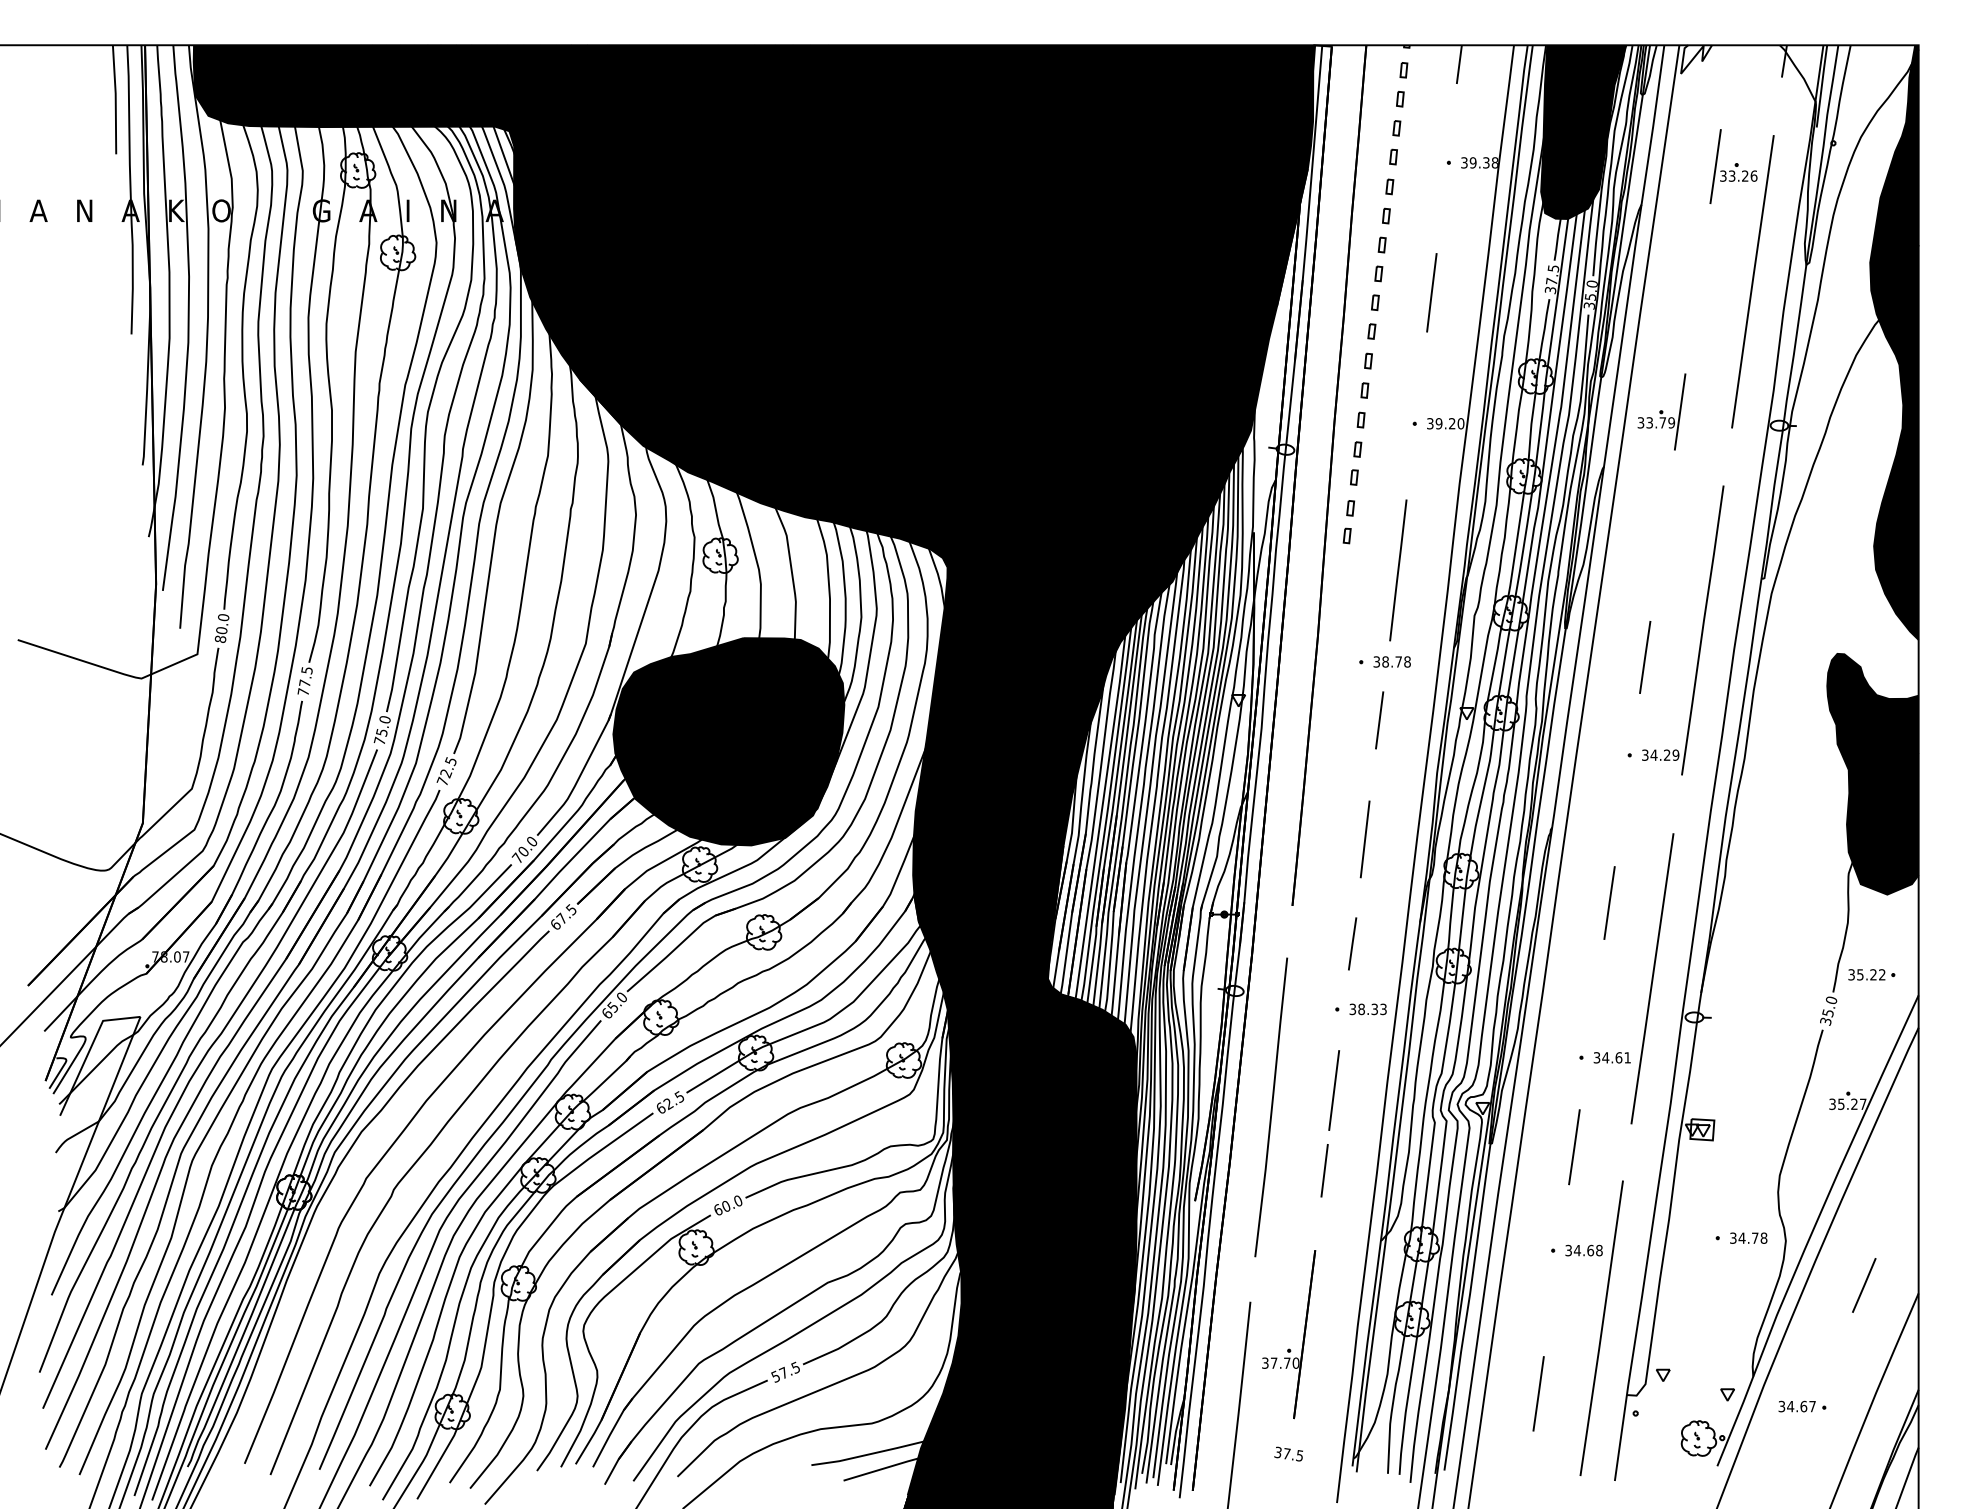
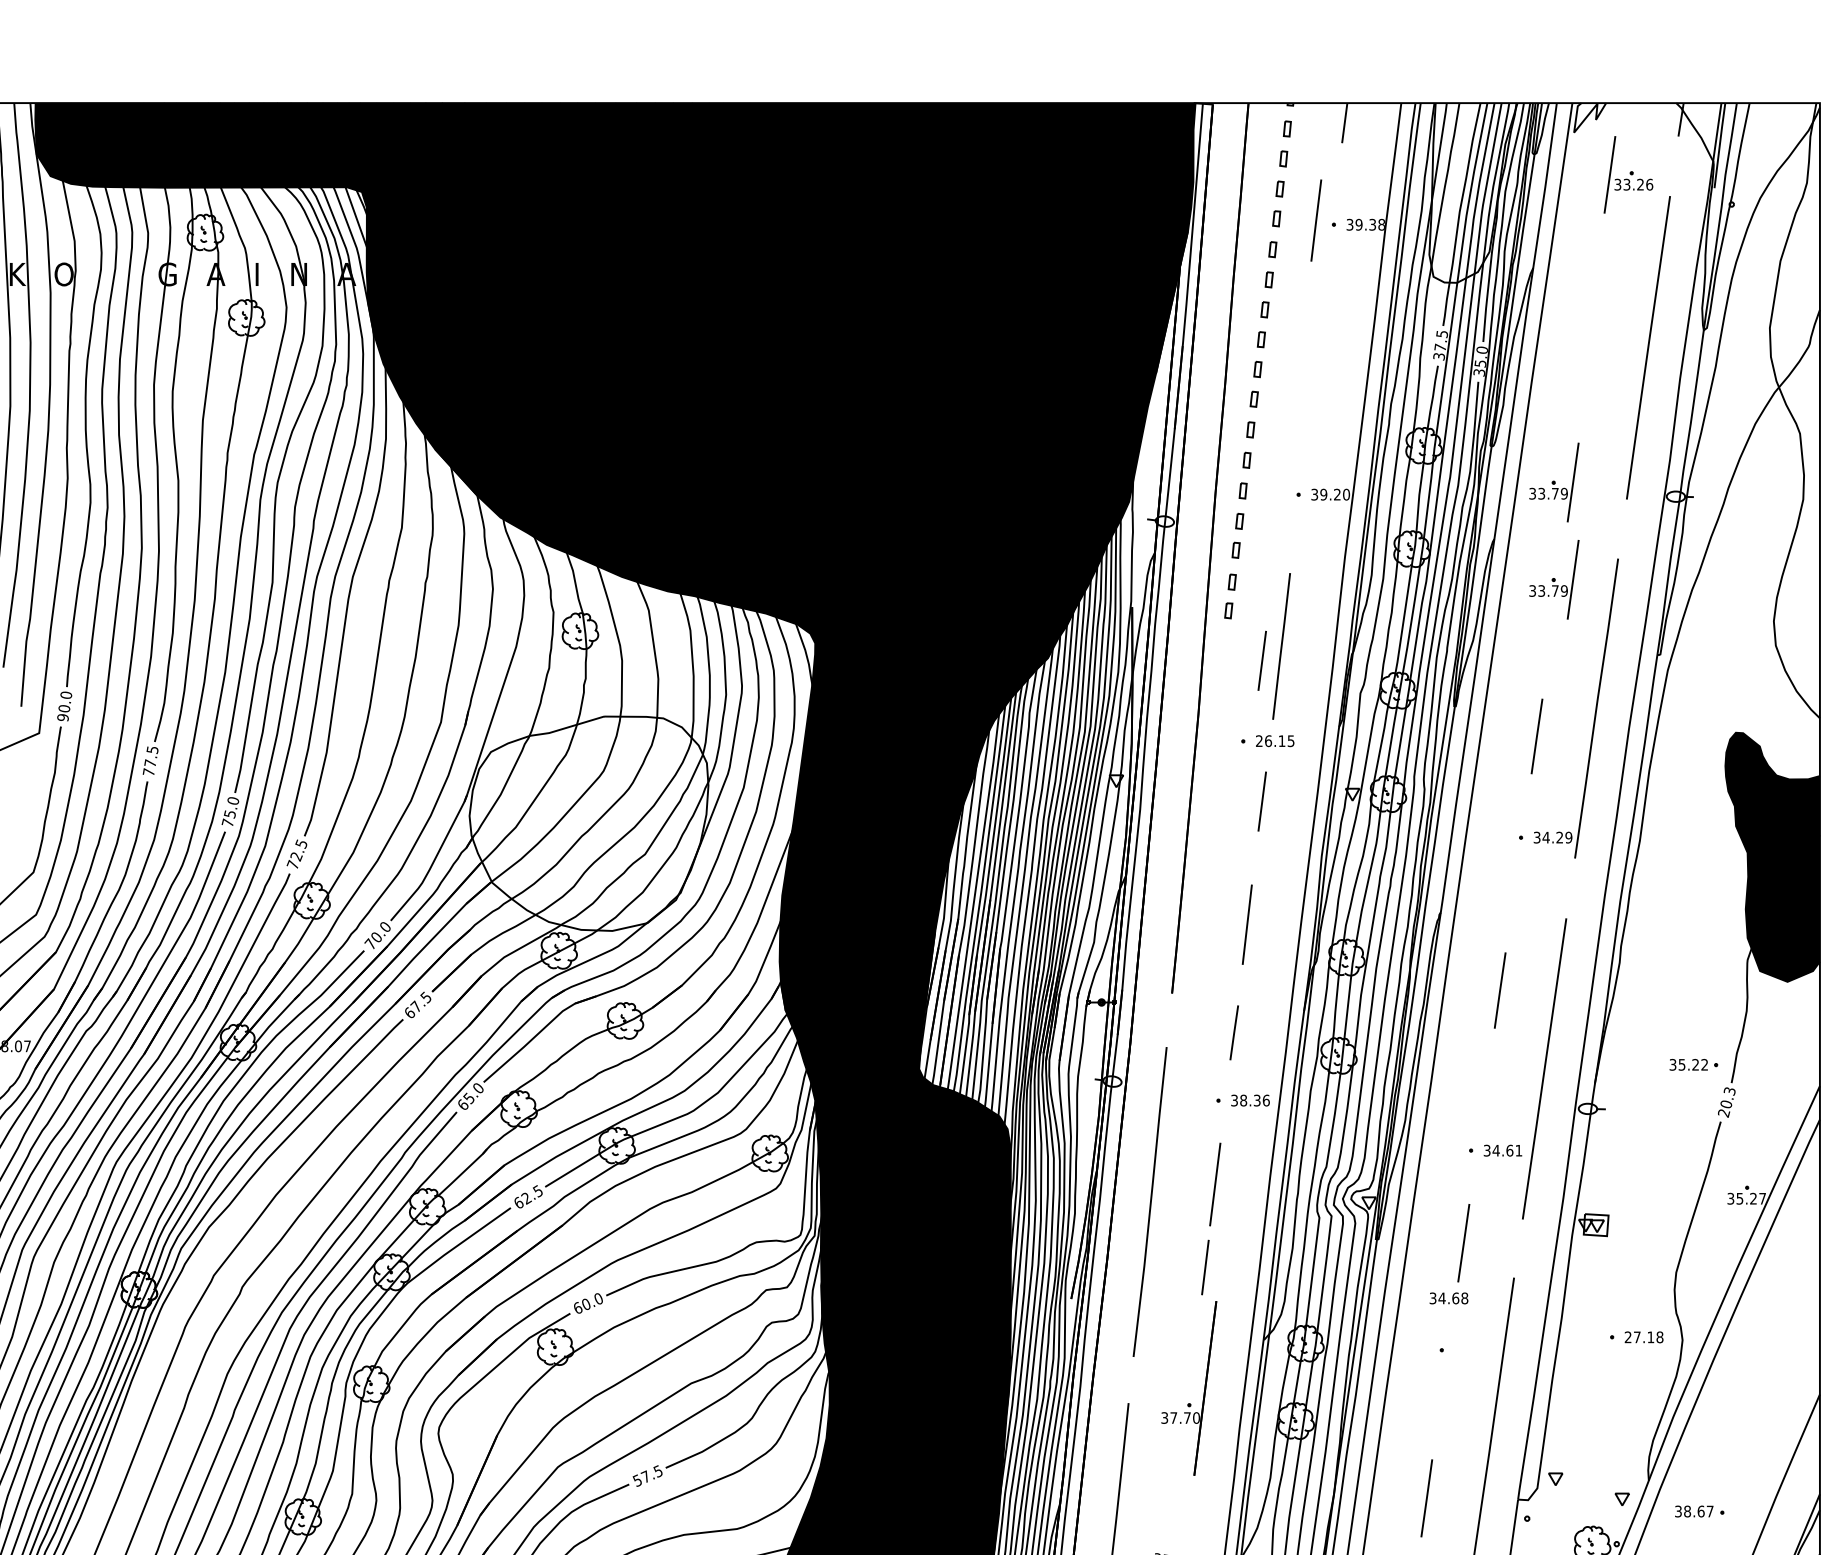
fill: (1583, 131) -> (1473, 192), removed
part: (1733, 166) -> (1628, 174), moved
line: (1431, 292) -> (1315, 220), moved
fill: (1894, 342) -> (1794, 410), removed
part: (1661, 505) -> (1553, 579), added
line: (1379, 584) -> (1262, 661), added
text: (220, 638) -> (63, 716), 80.0 -> 90.0
text: (1391, 661) -> (1274, 740), 38.78 -> 26.15
fill: (728, 741) -> (588, 823), removed
part: (1871, 974) -> (1693, 1064), moved
text: (1383, 1009) -> (1266, 1100), 38.33 -> 38.36
text: (1828, 1010) -> (1726, 1101), 35.0 -> 20.3
text: (1744, 1237) -> (1639, 1336), 34.78 -> 27.18
text: (1583, 1250) -> (1448, 1298), moved
line: (1864, 1285) -> (1763, 1386), removed
part: (1303, 1334) -> (1204, 1388), moved
text: (1790, 1406) -> (1687, 1511), 34.67 -> 38.67

